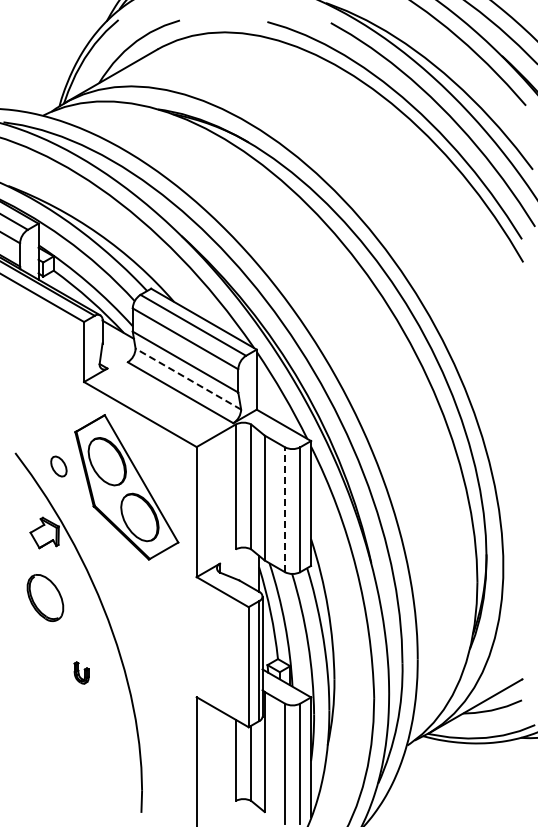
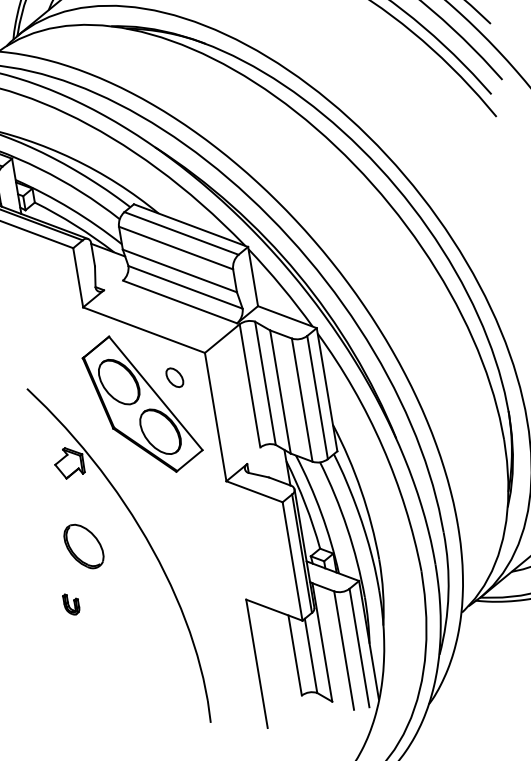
line: (188, 379) -> (185, 287), dashed -> solid
part: (58, 466) -> (174, 377), moved
line: (284, 509) -> (301, 400), dashed -> solid
part: (45, 597) -> (83, 546), moved
part: (81, 672) -> (71, 603), moved

